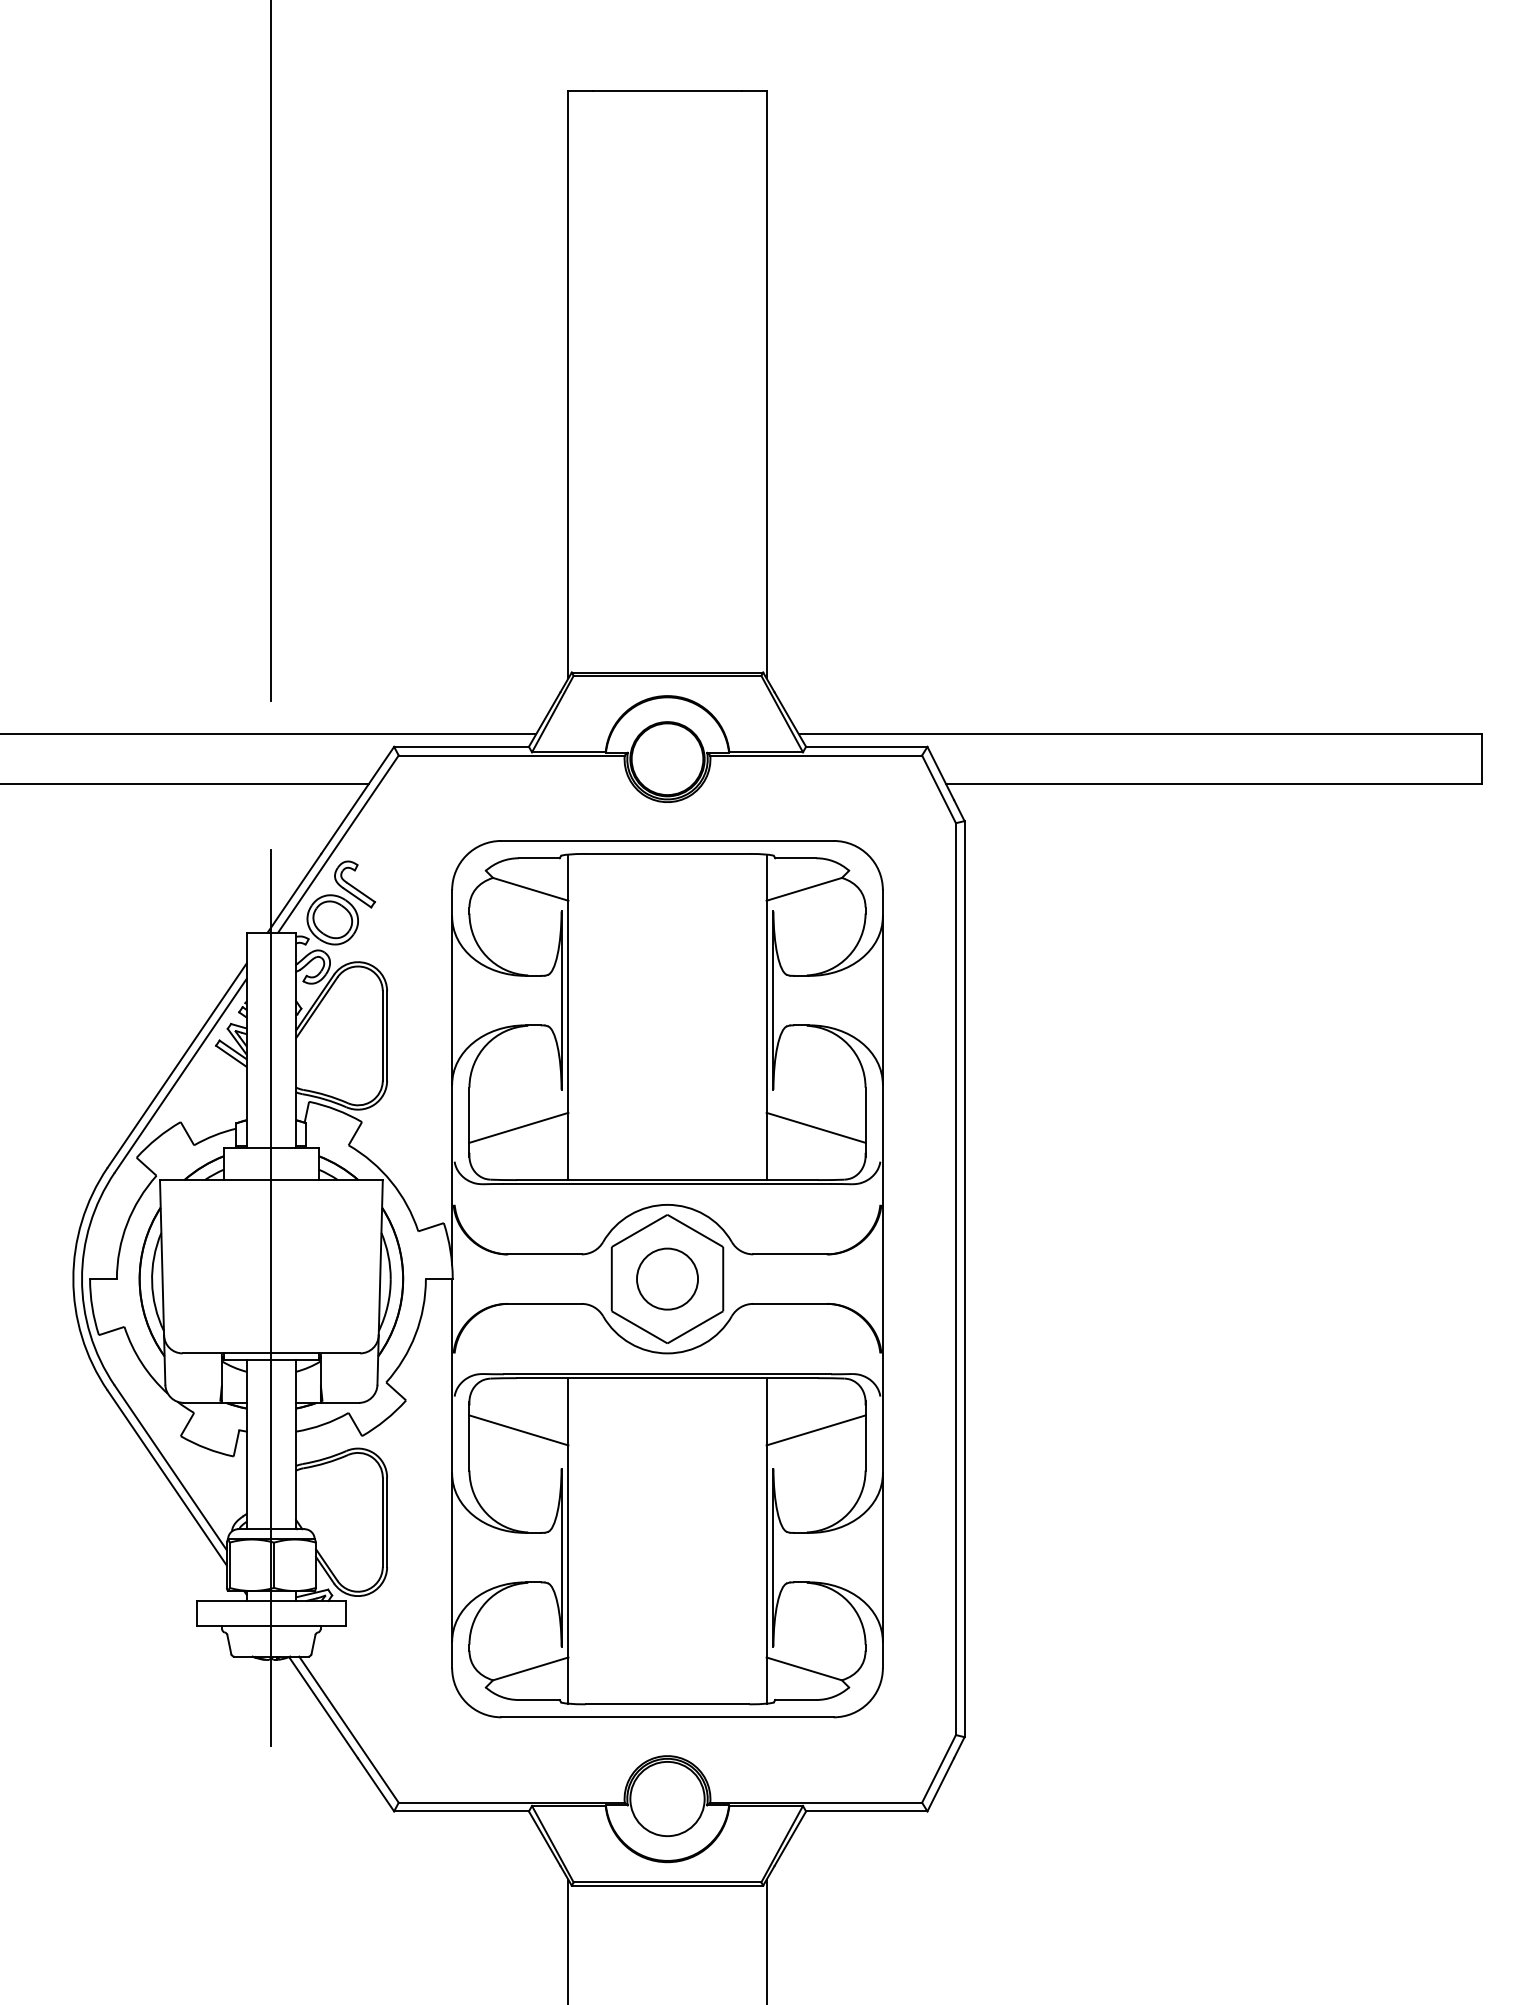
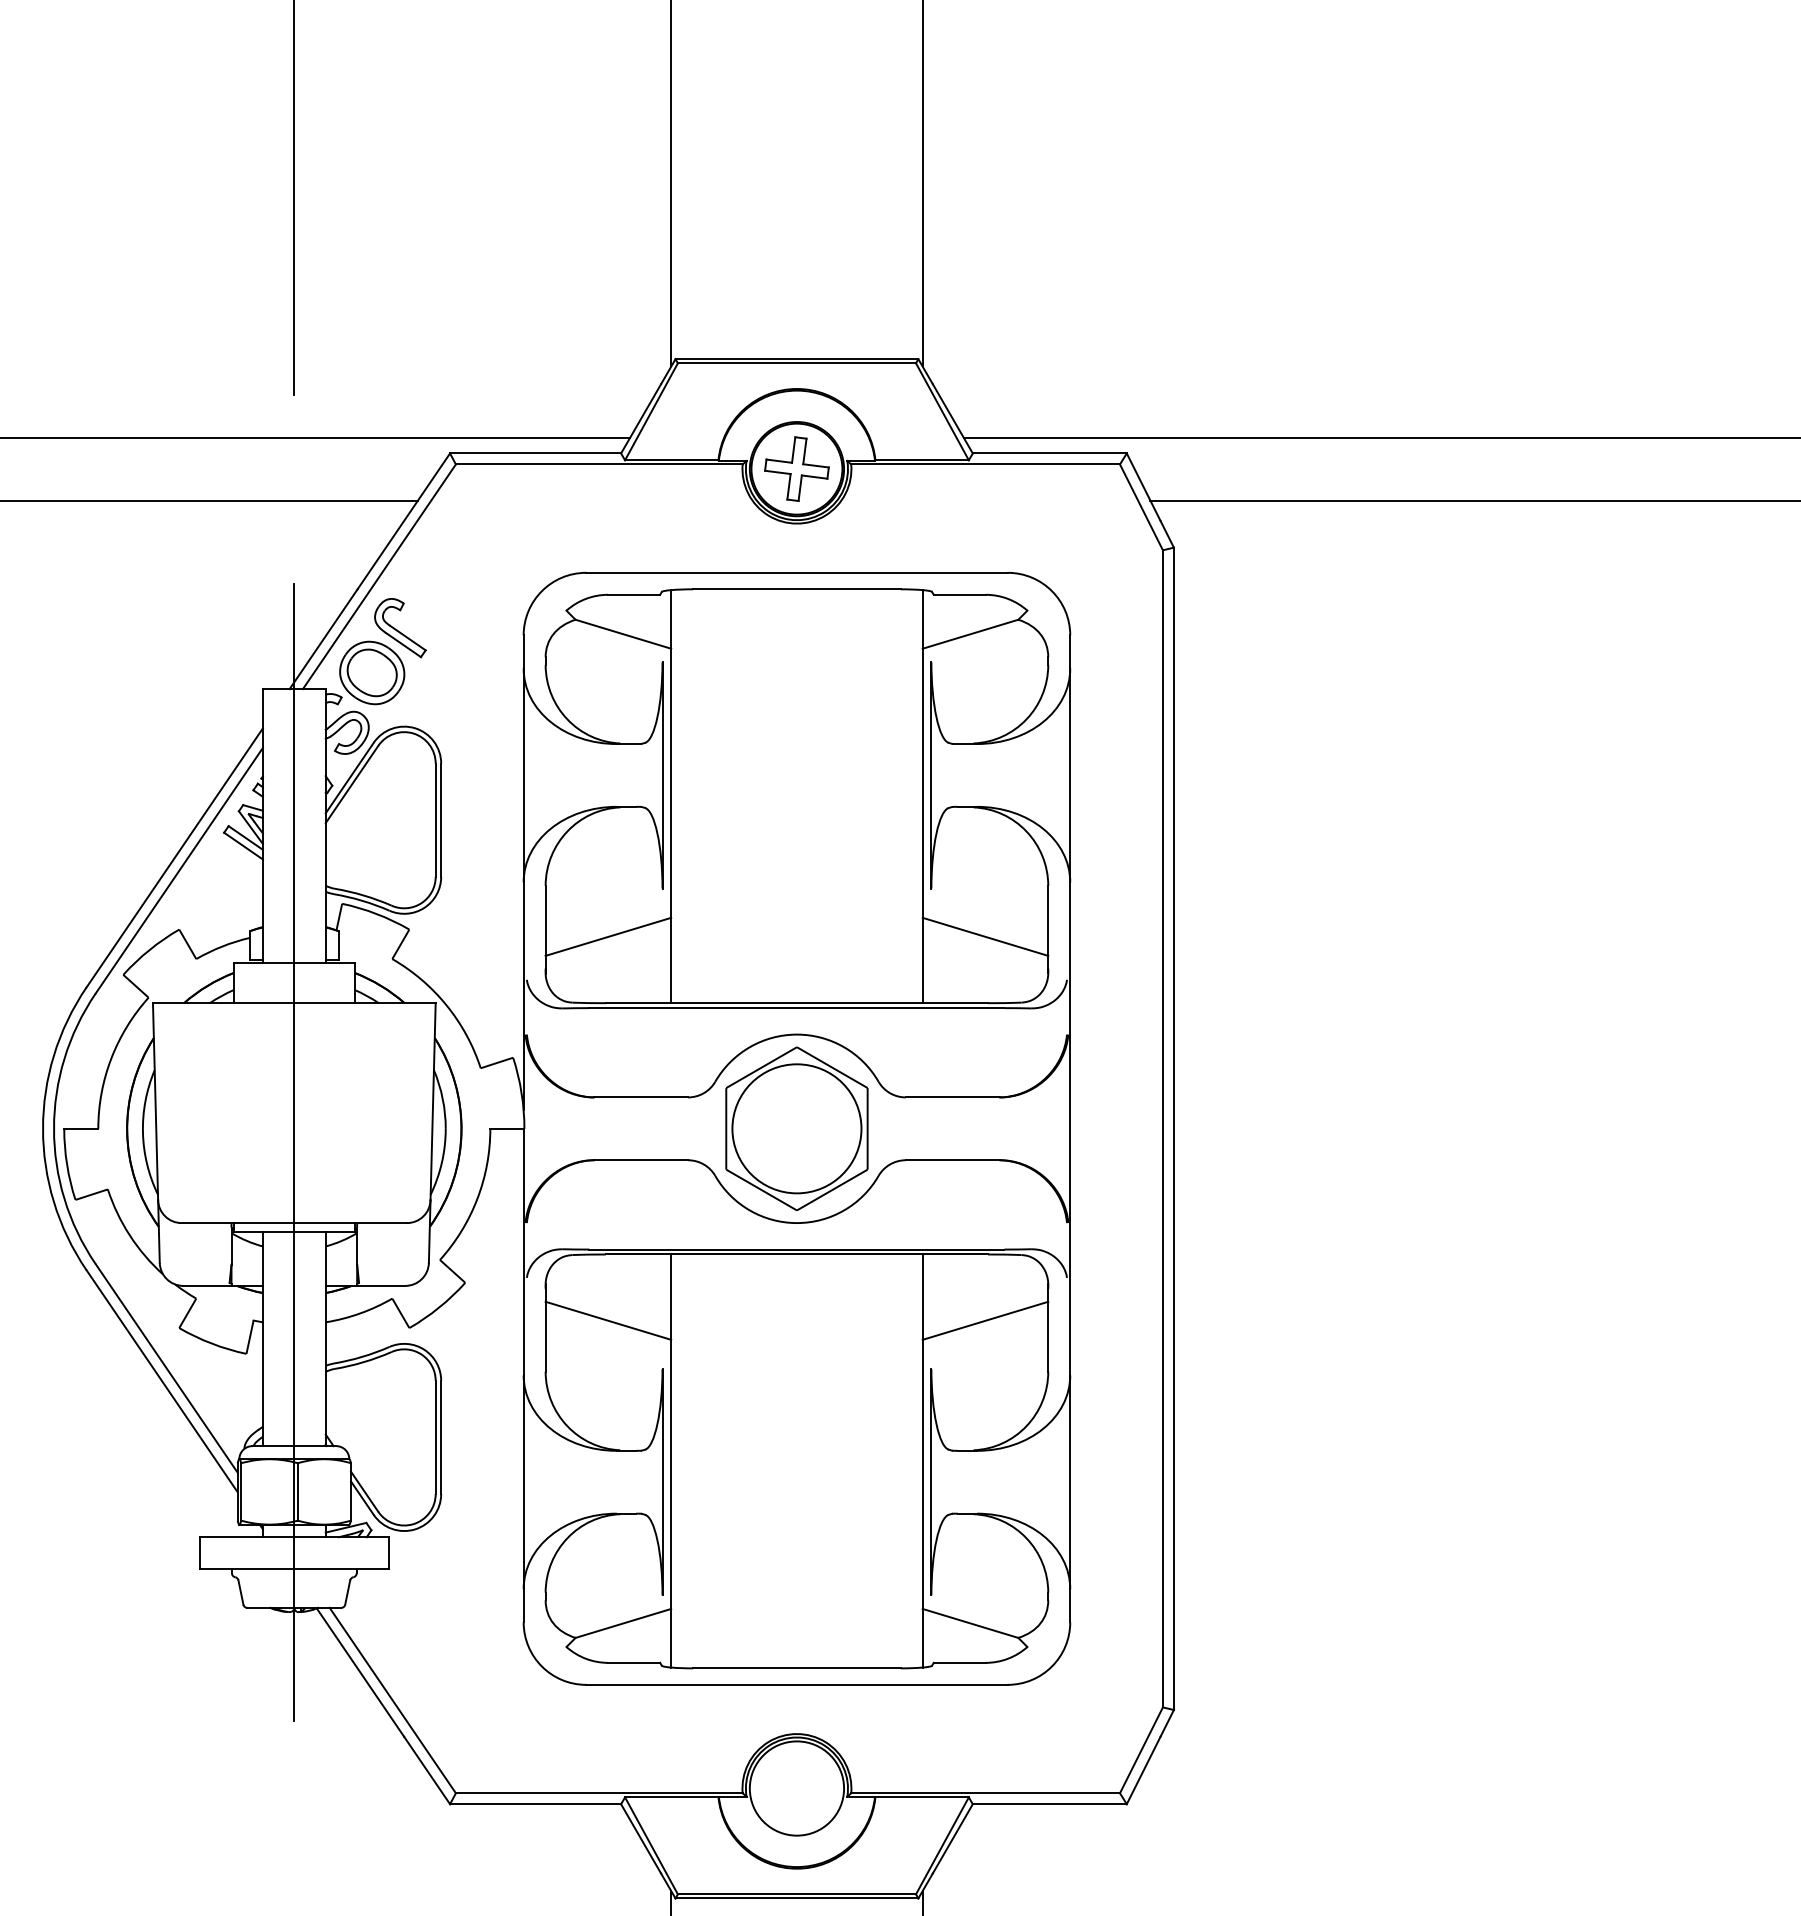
part: (667, 759) -> (796, 469), added
circle: (667, 1278) -> (796, 1128), size x1.67

